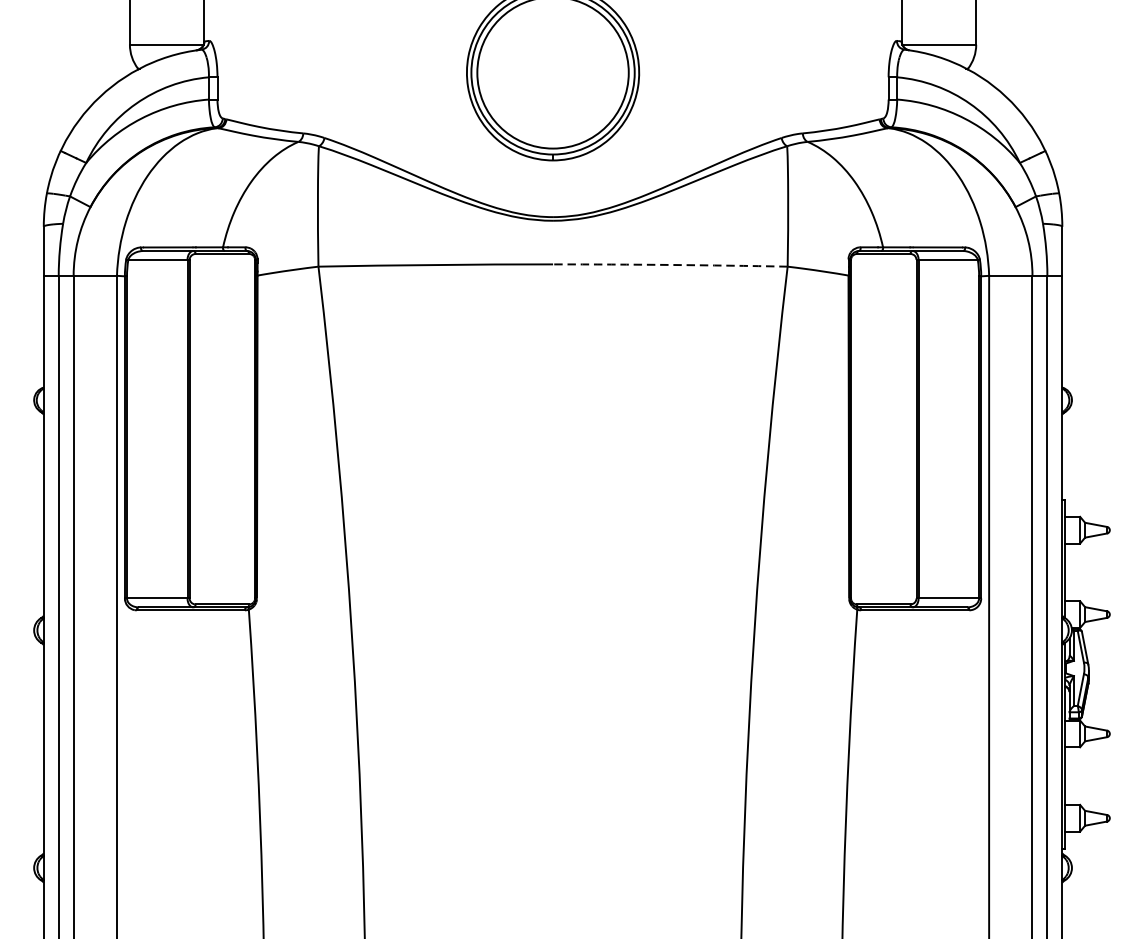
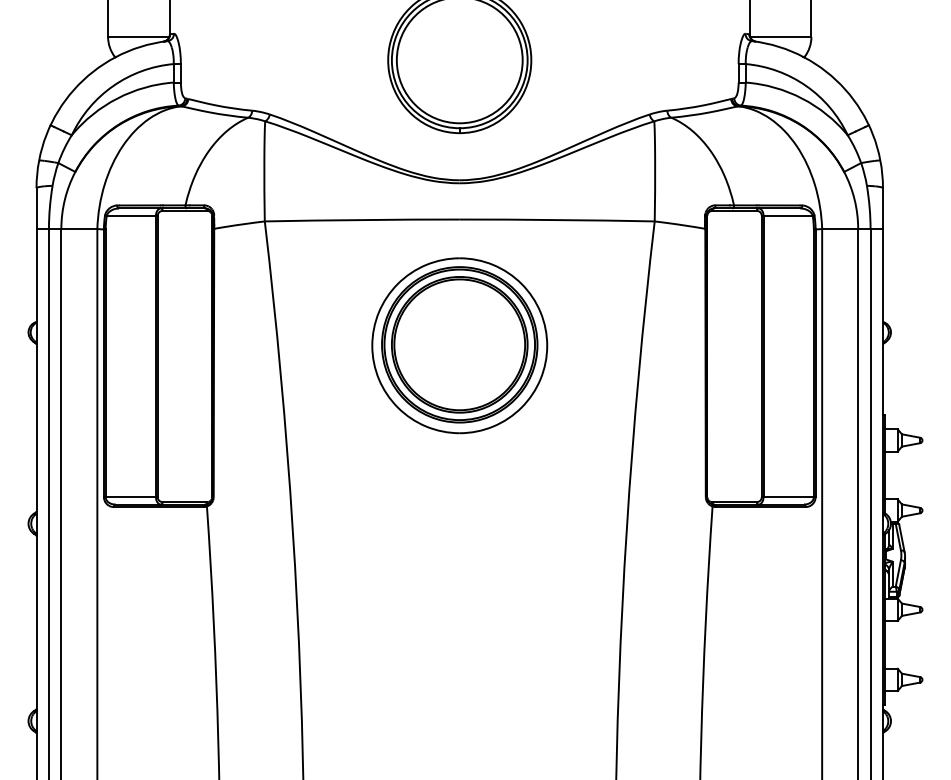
arc: (670, 265) -> (557, 220), dashed -> solid
part: (552, 415) -> (459, 345), added

